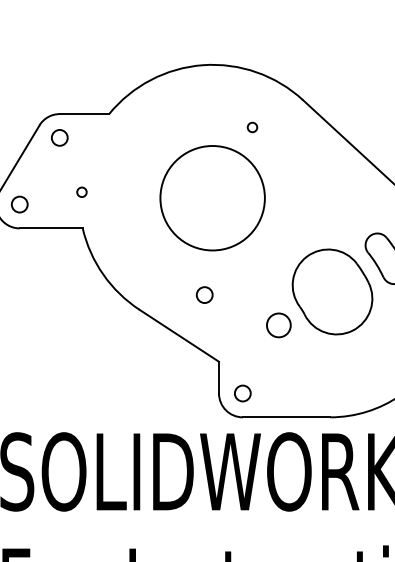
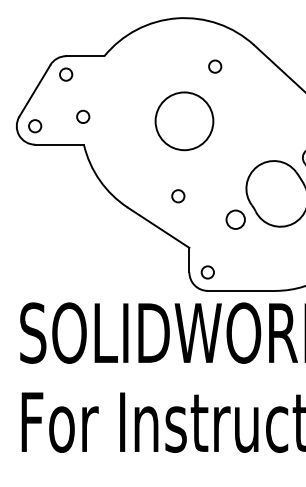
circle: (252, 127) -> (215, 66), size x1.67
circle: (82, 191) -> (83, 116), size x1.67
circle: (212, 198) -> (184, 121), size x0.71

